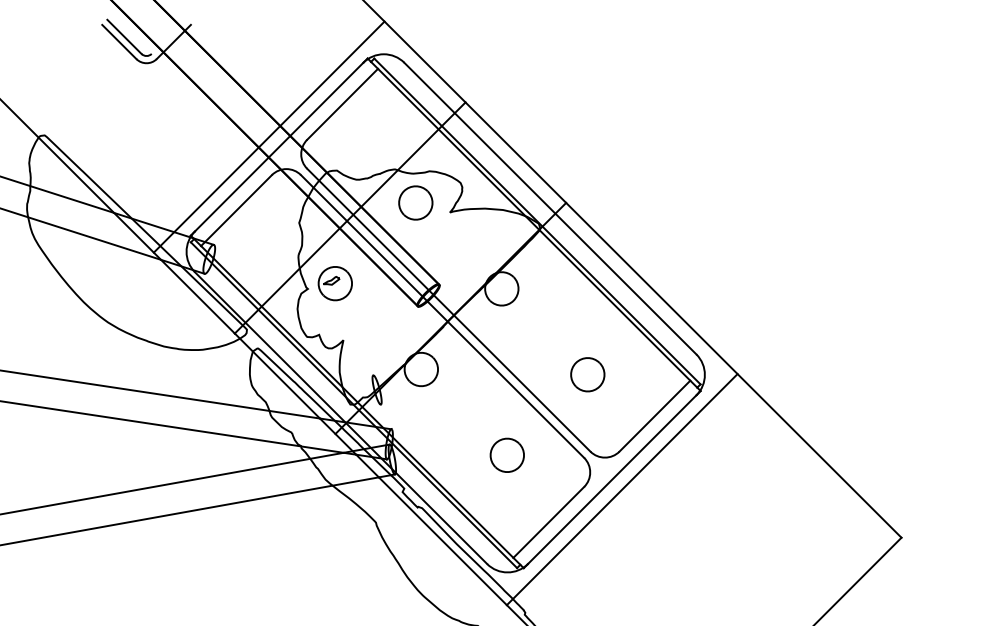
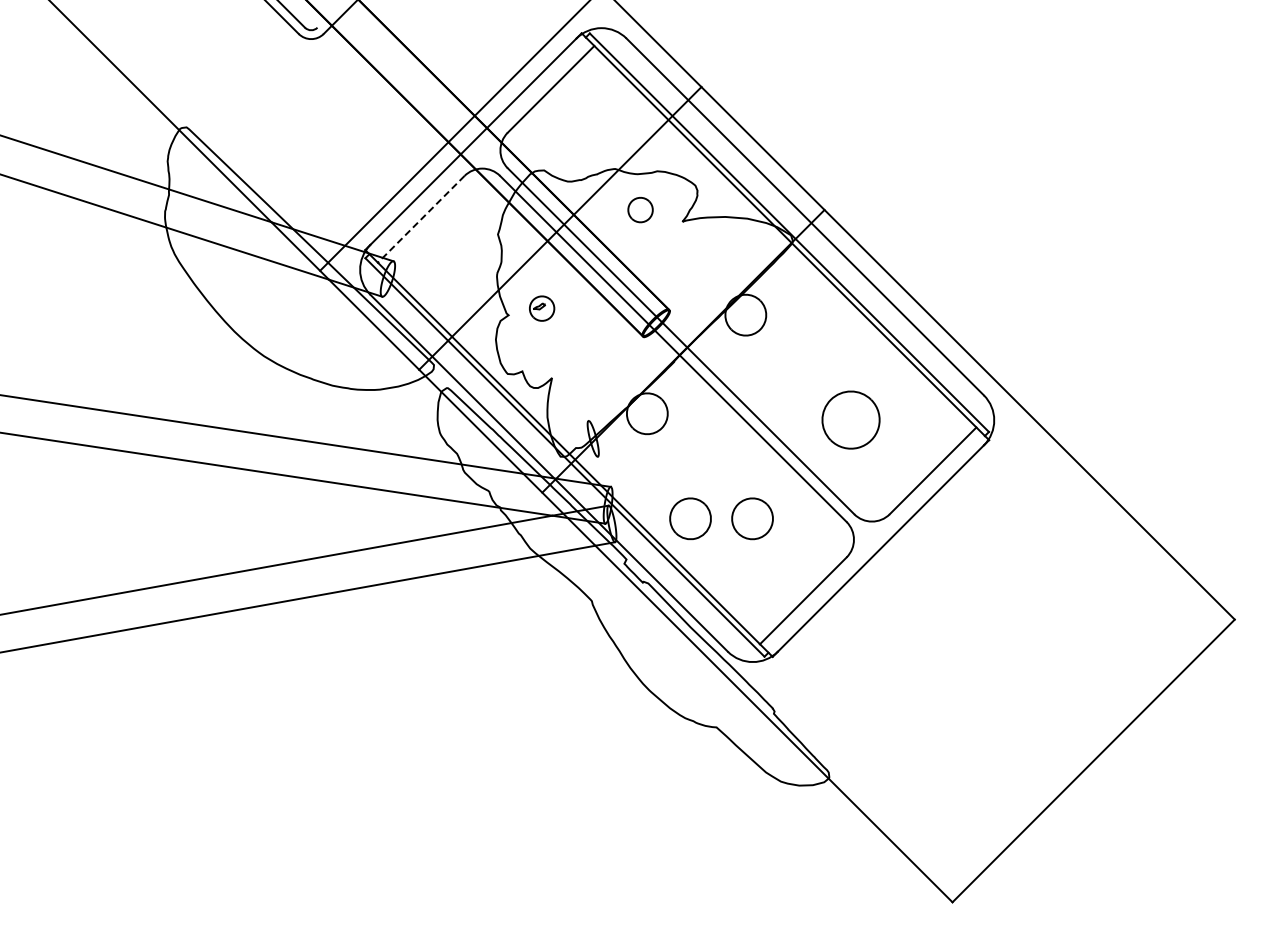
part: (415, 202) -> (640, 209), size x0.6
line: (235, 210) -> (420, 219), solid -> dashed
part: (334, 283) -> (541, 308), size x0.6
part: (587, 374) -> (850, 420), size x1.4
part: (456, 455) -> (690, 518), added
line: (622, 489) -> (893, 560), removed

